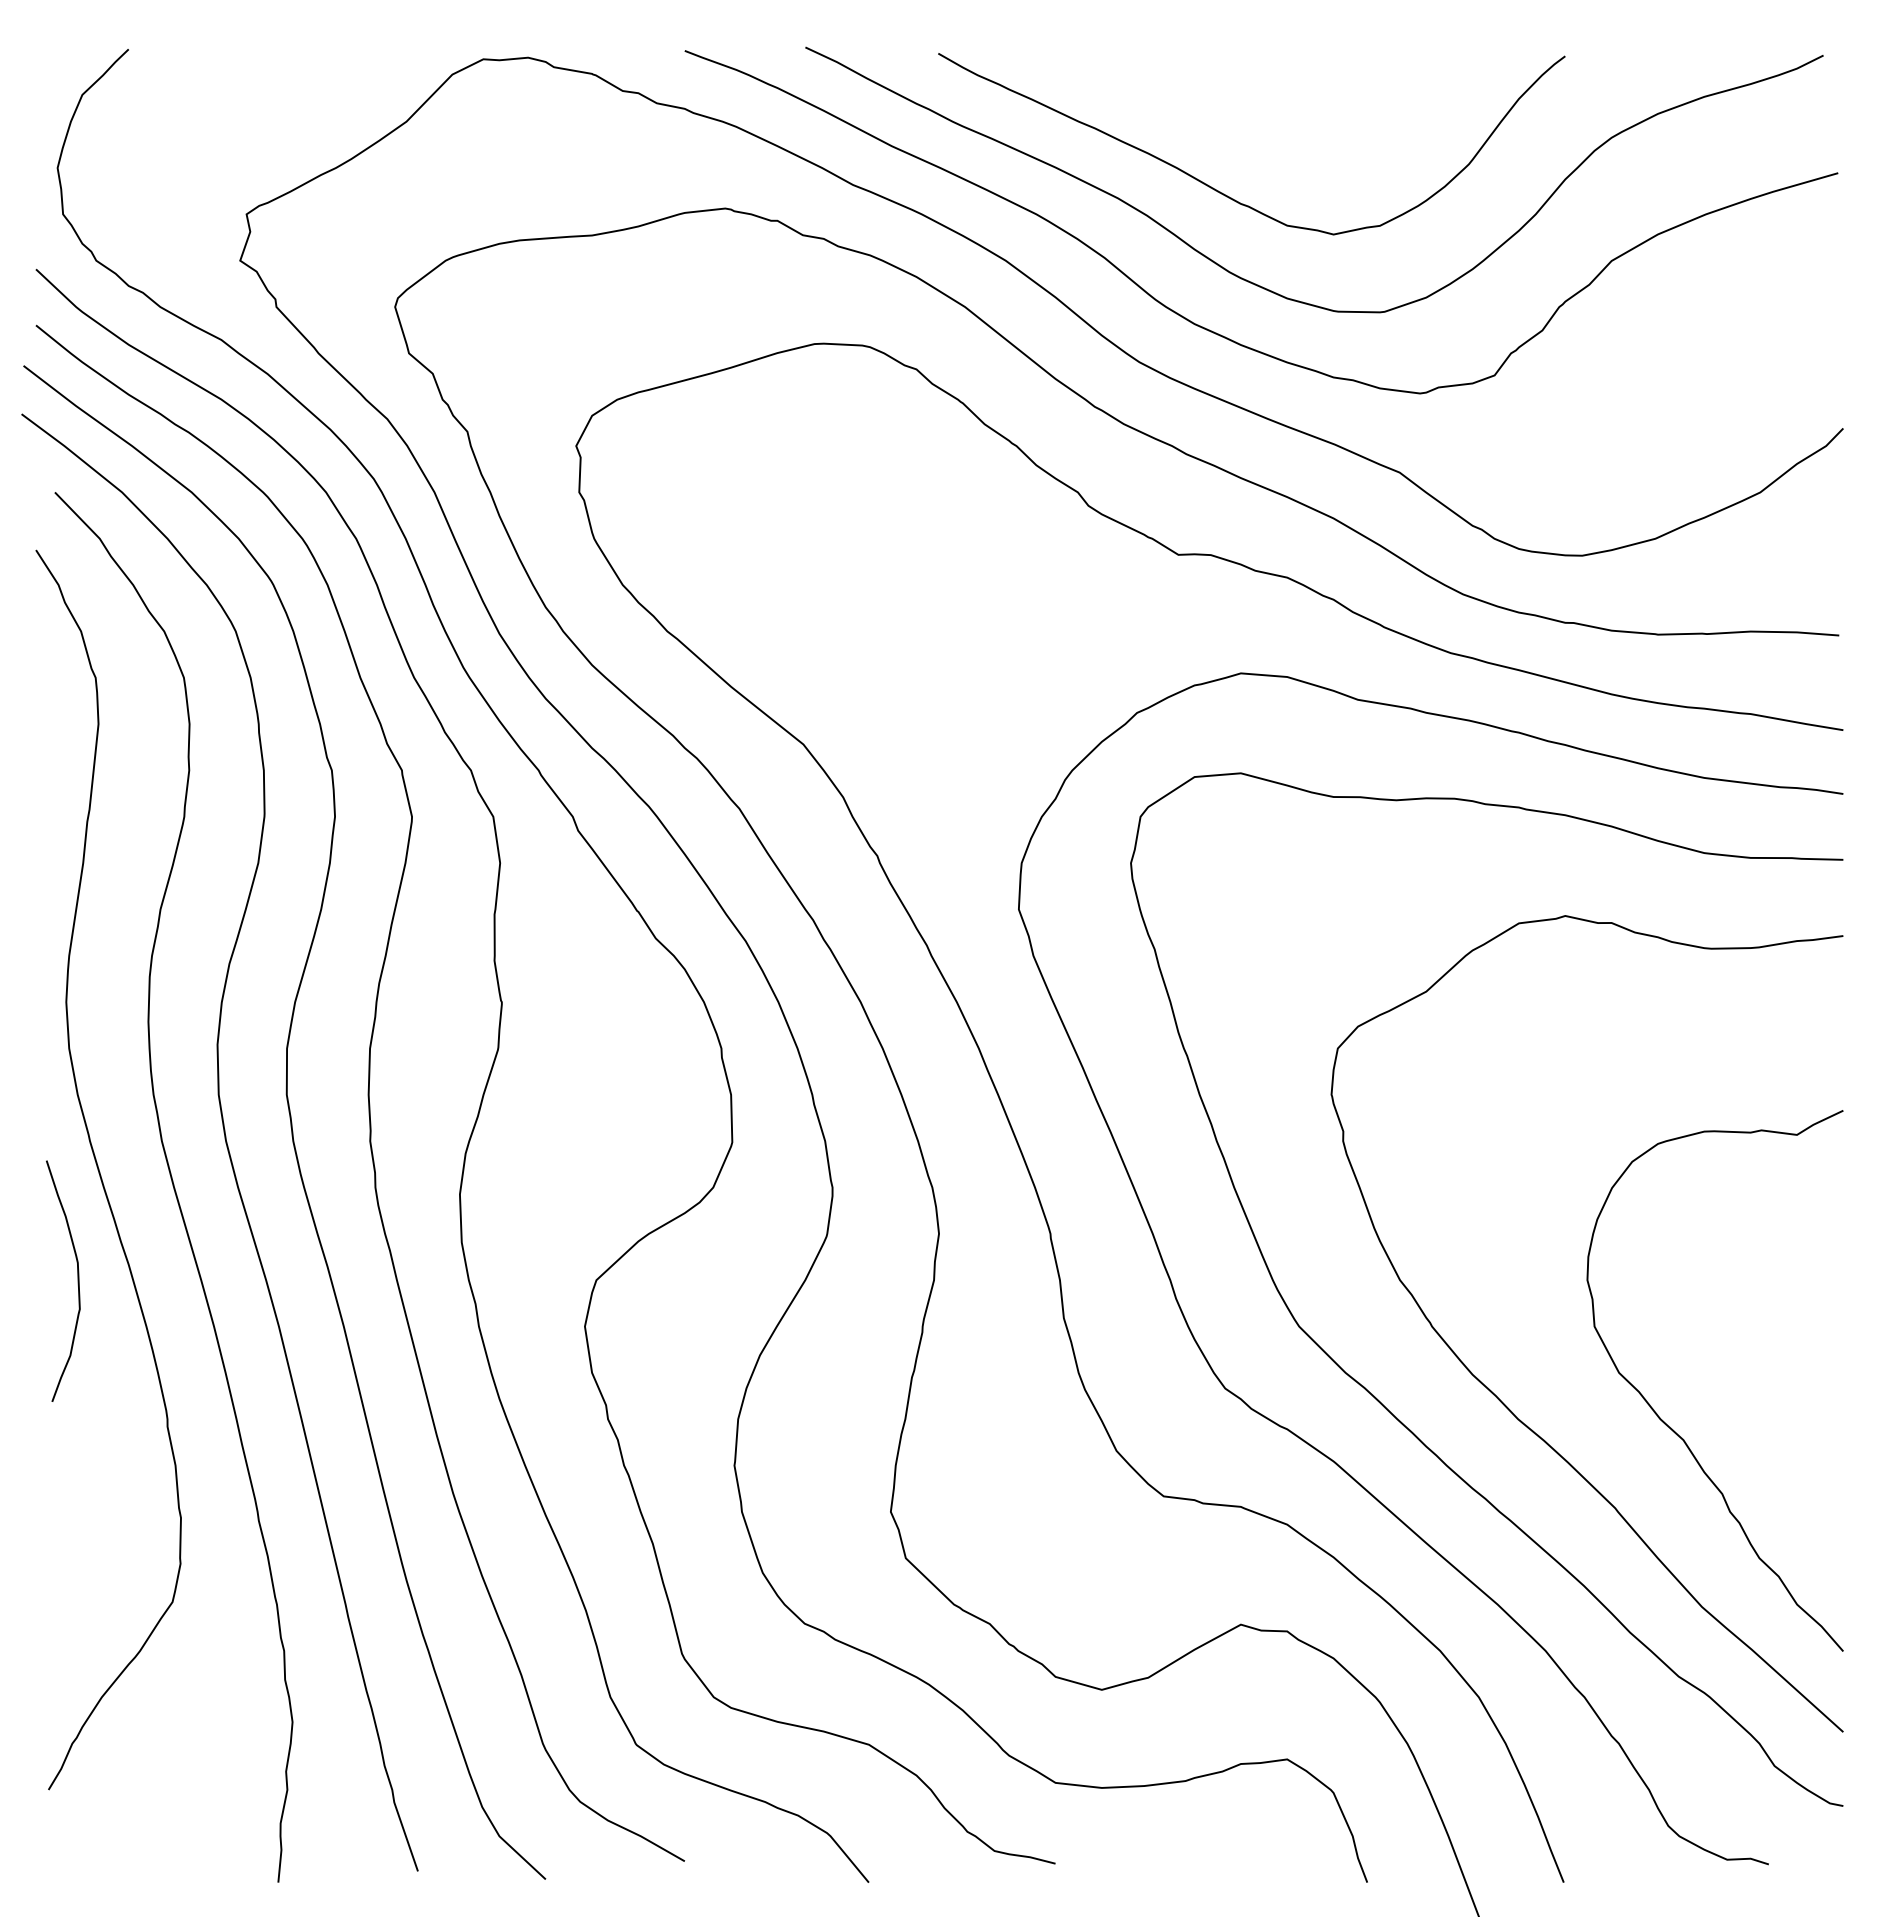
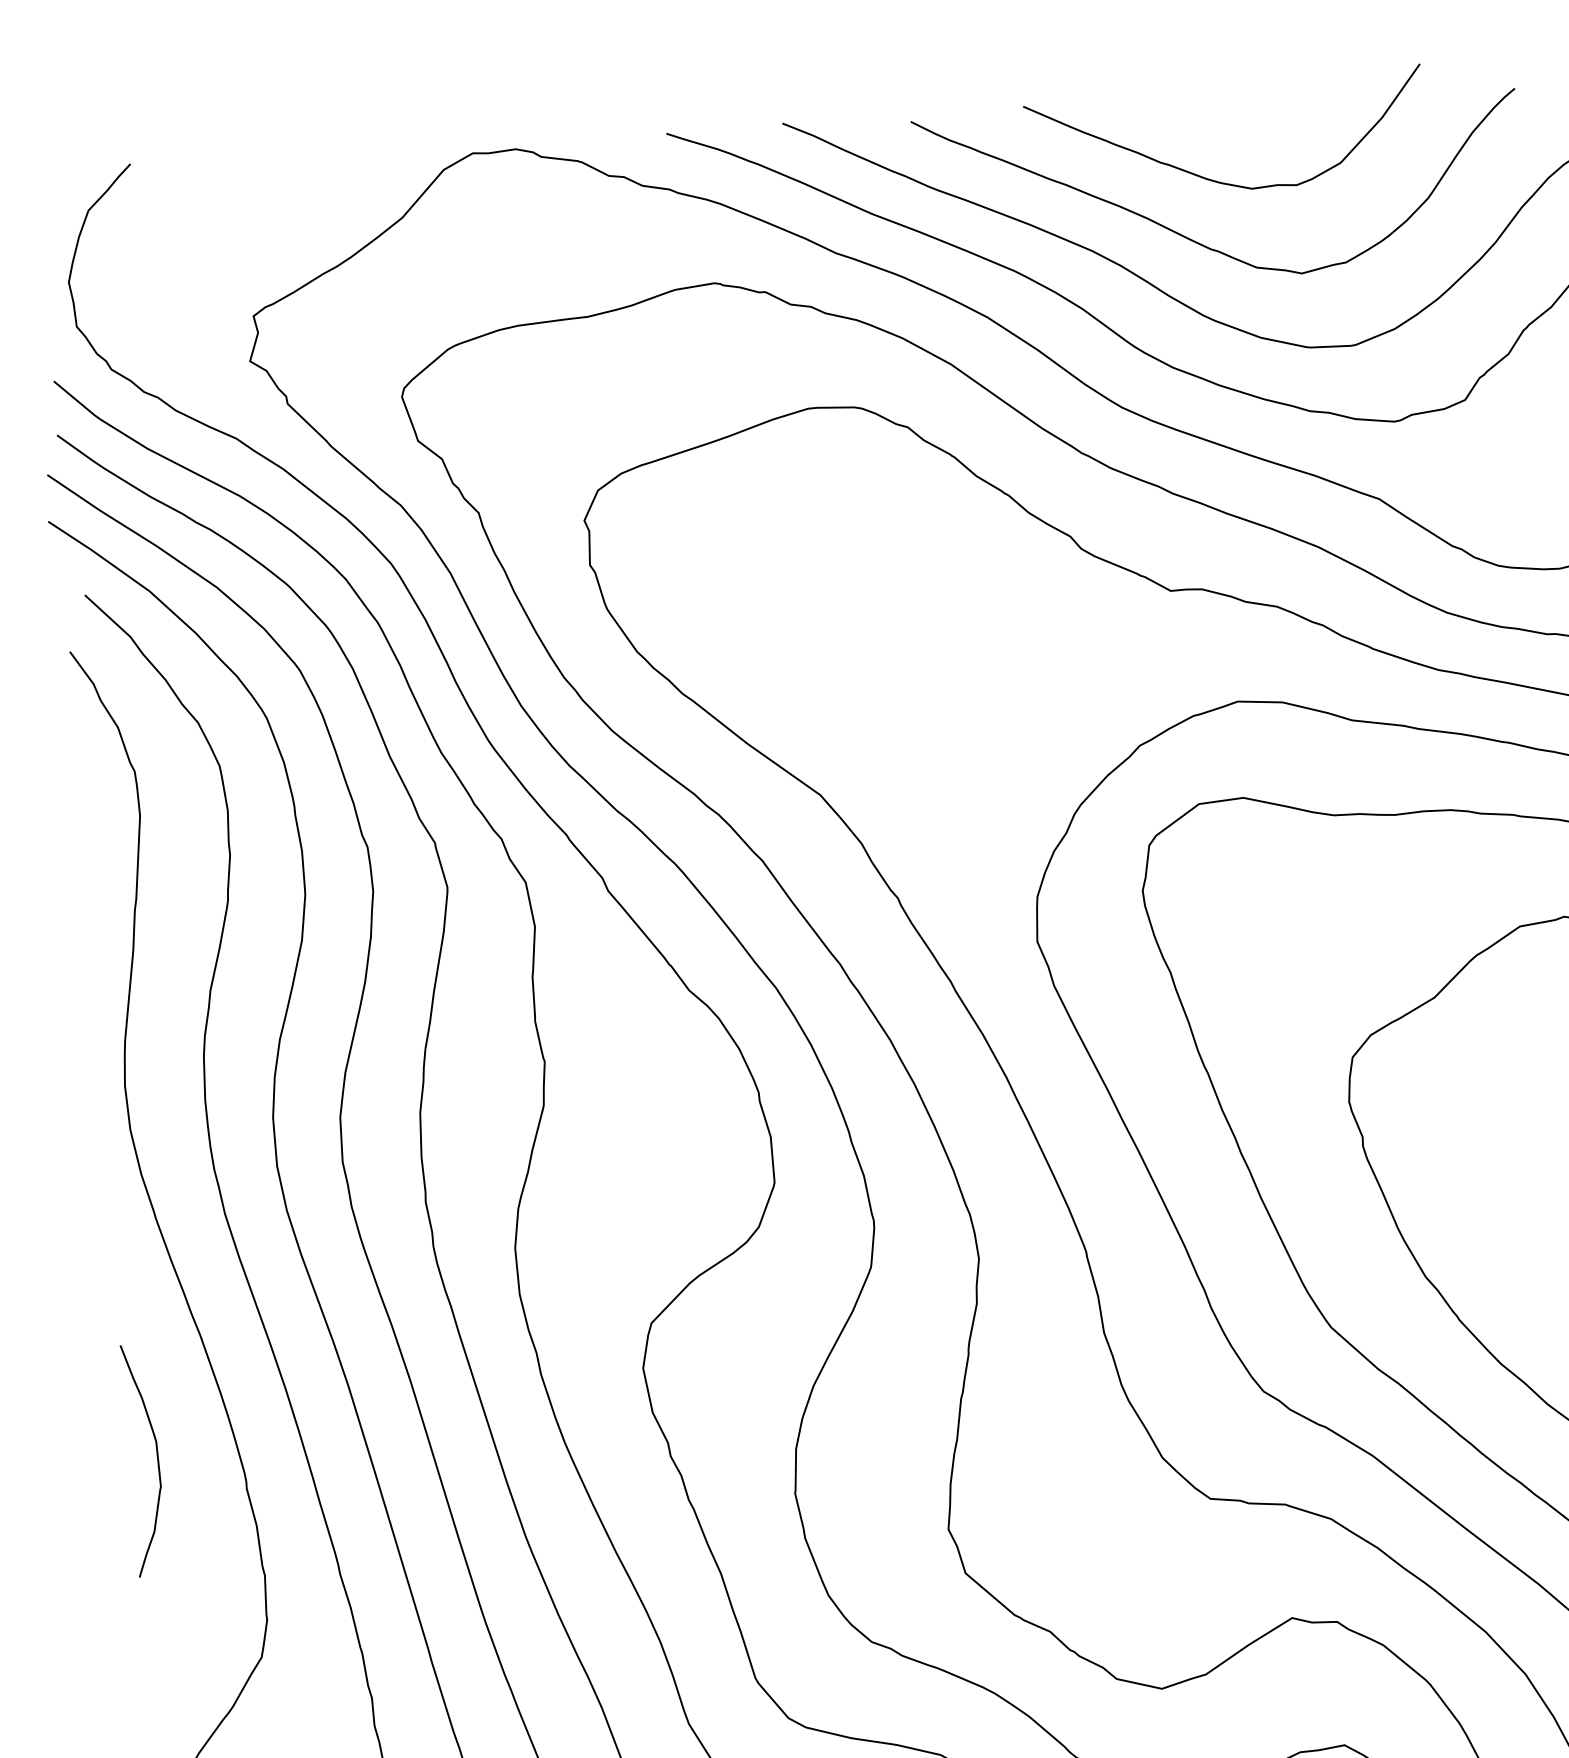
curve: (1243, 130) -> (1209, 178), added
curve: (77, 1280) -> (157, 1459), moved

